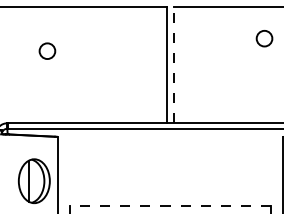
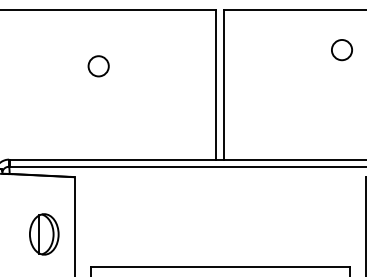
circle: (47, 50) -> (98, 65), moved
line: (173, 64) -> (224, 83), dashed -> solid
part: (34, 180) -> (44, 233), size x0.71
line: (170, 206) -> (220, 267), dashed -> solid

